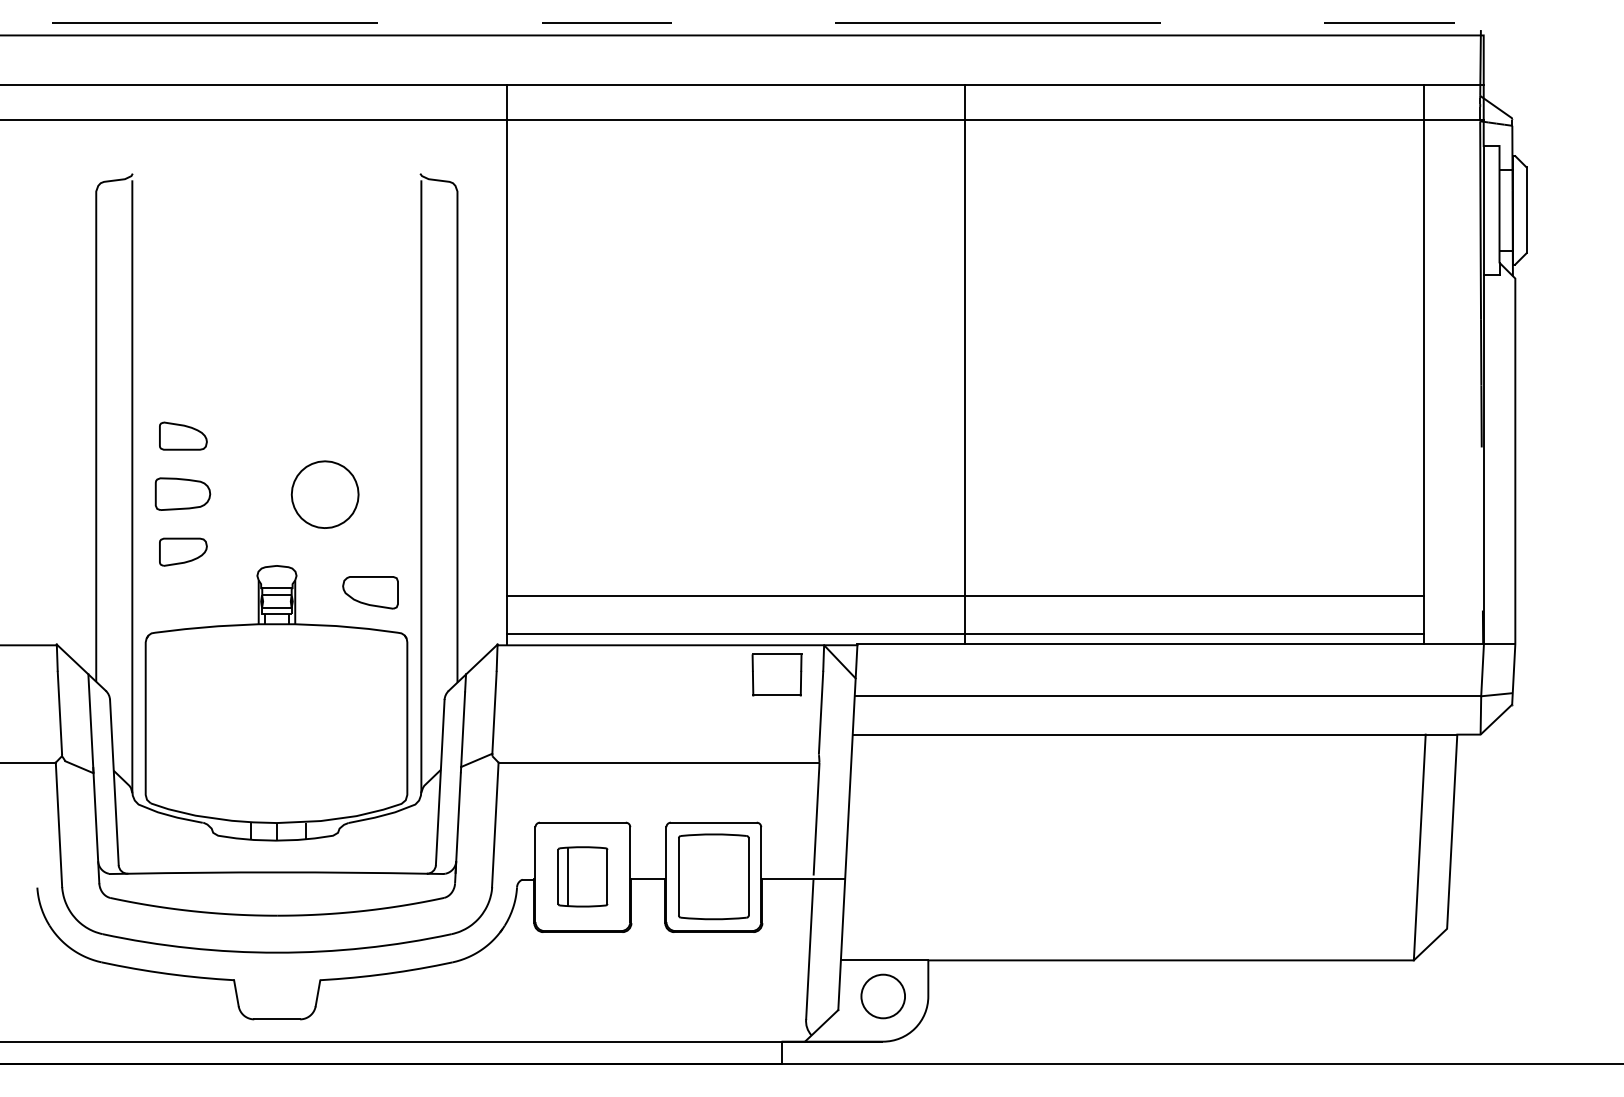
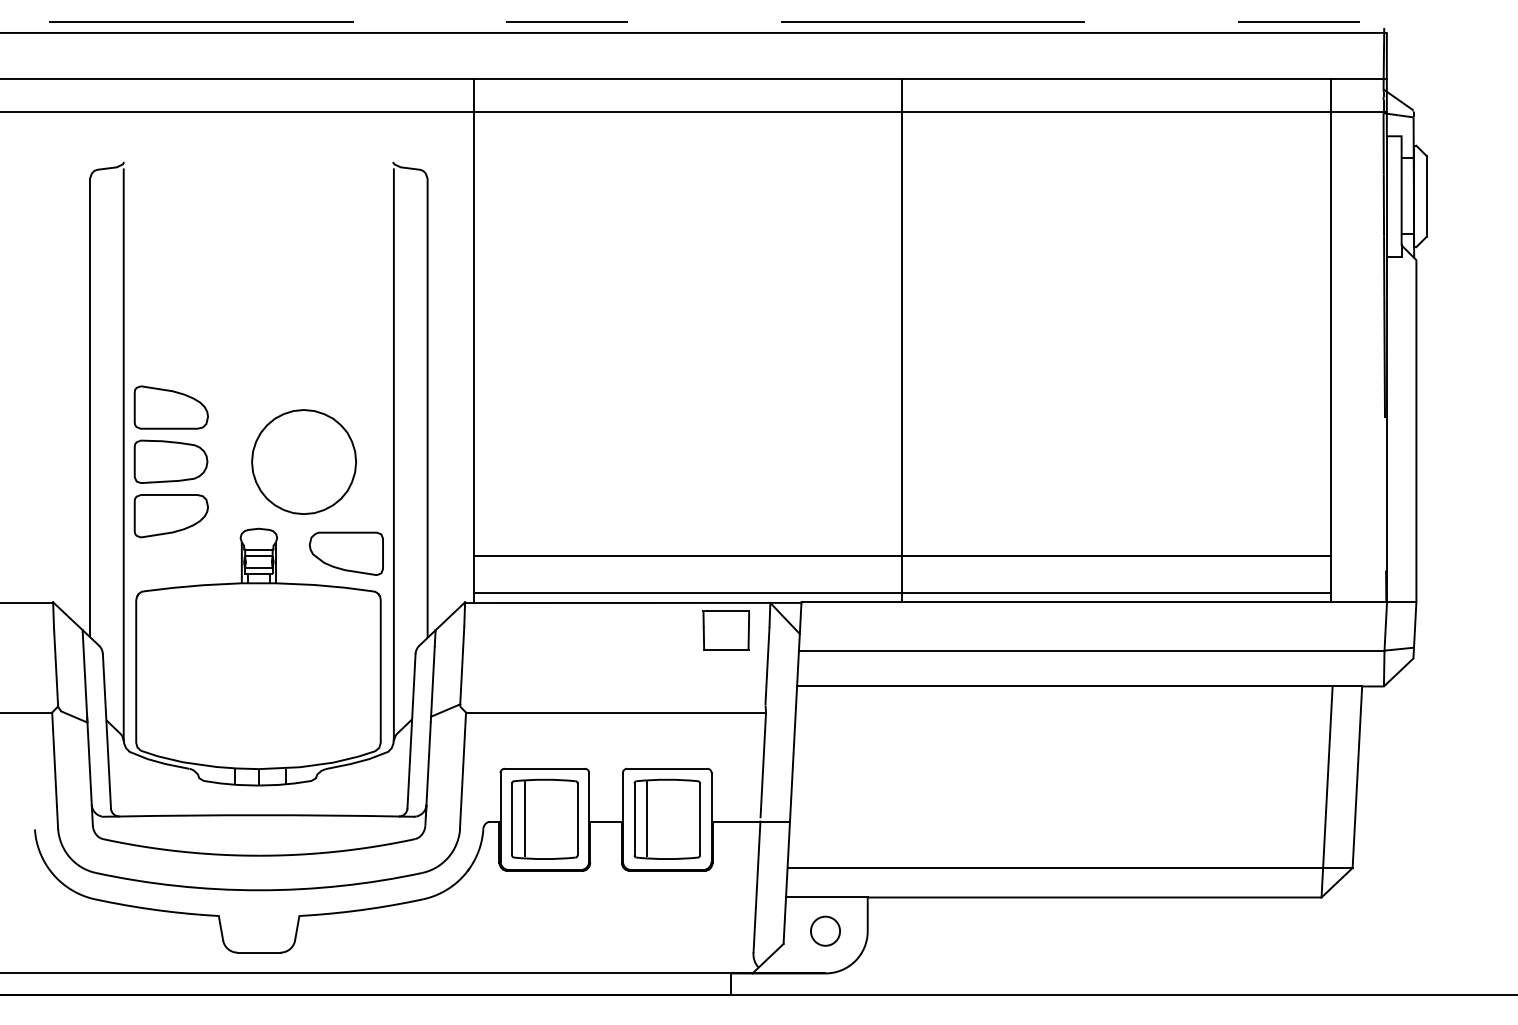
part: (183, 435) -> (171, 406), size x1.67
part: (182, 493) -> (170, 461), size x1.43
part: (324, 494) -> (303, 462), size x1.67
part: (183, 551) -> (171, 515), size x1.67
part: (370, 592) -> (346, 553), size x1.43
part: (582, 876) -> (544, 819), size x1.43
line: (692, 876) -> (647, 819), added
line: (1144, 928) -> (1069, 867), added
circle: (882, 996) -> (824, 931), size x0.71

